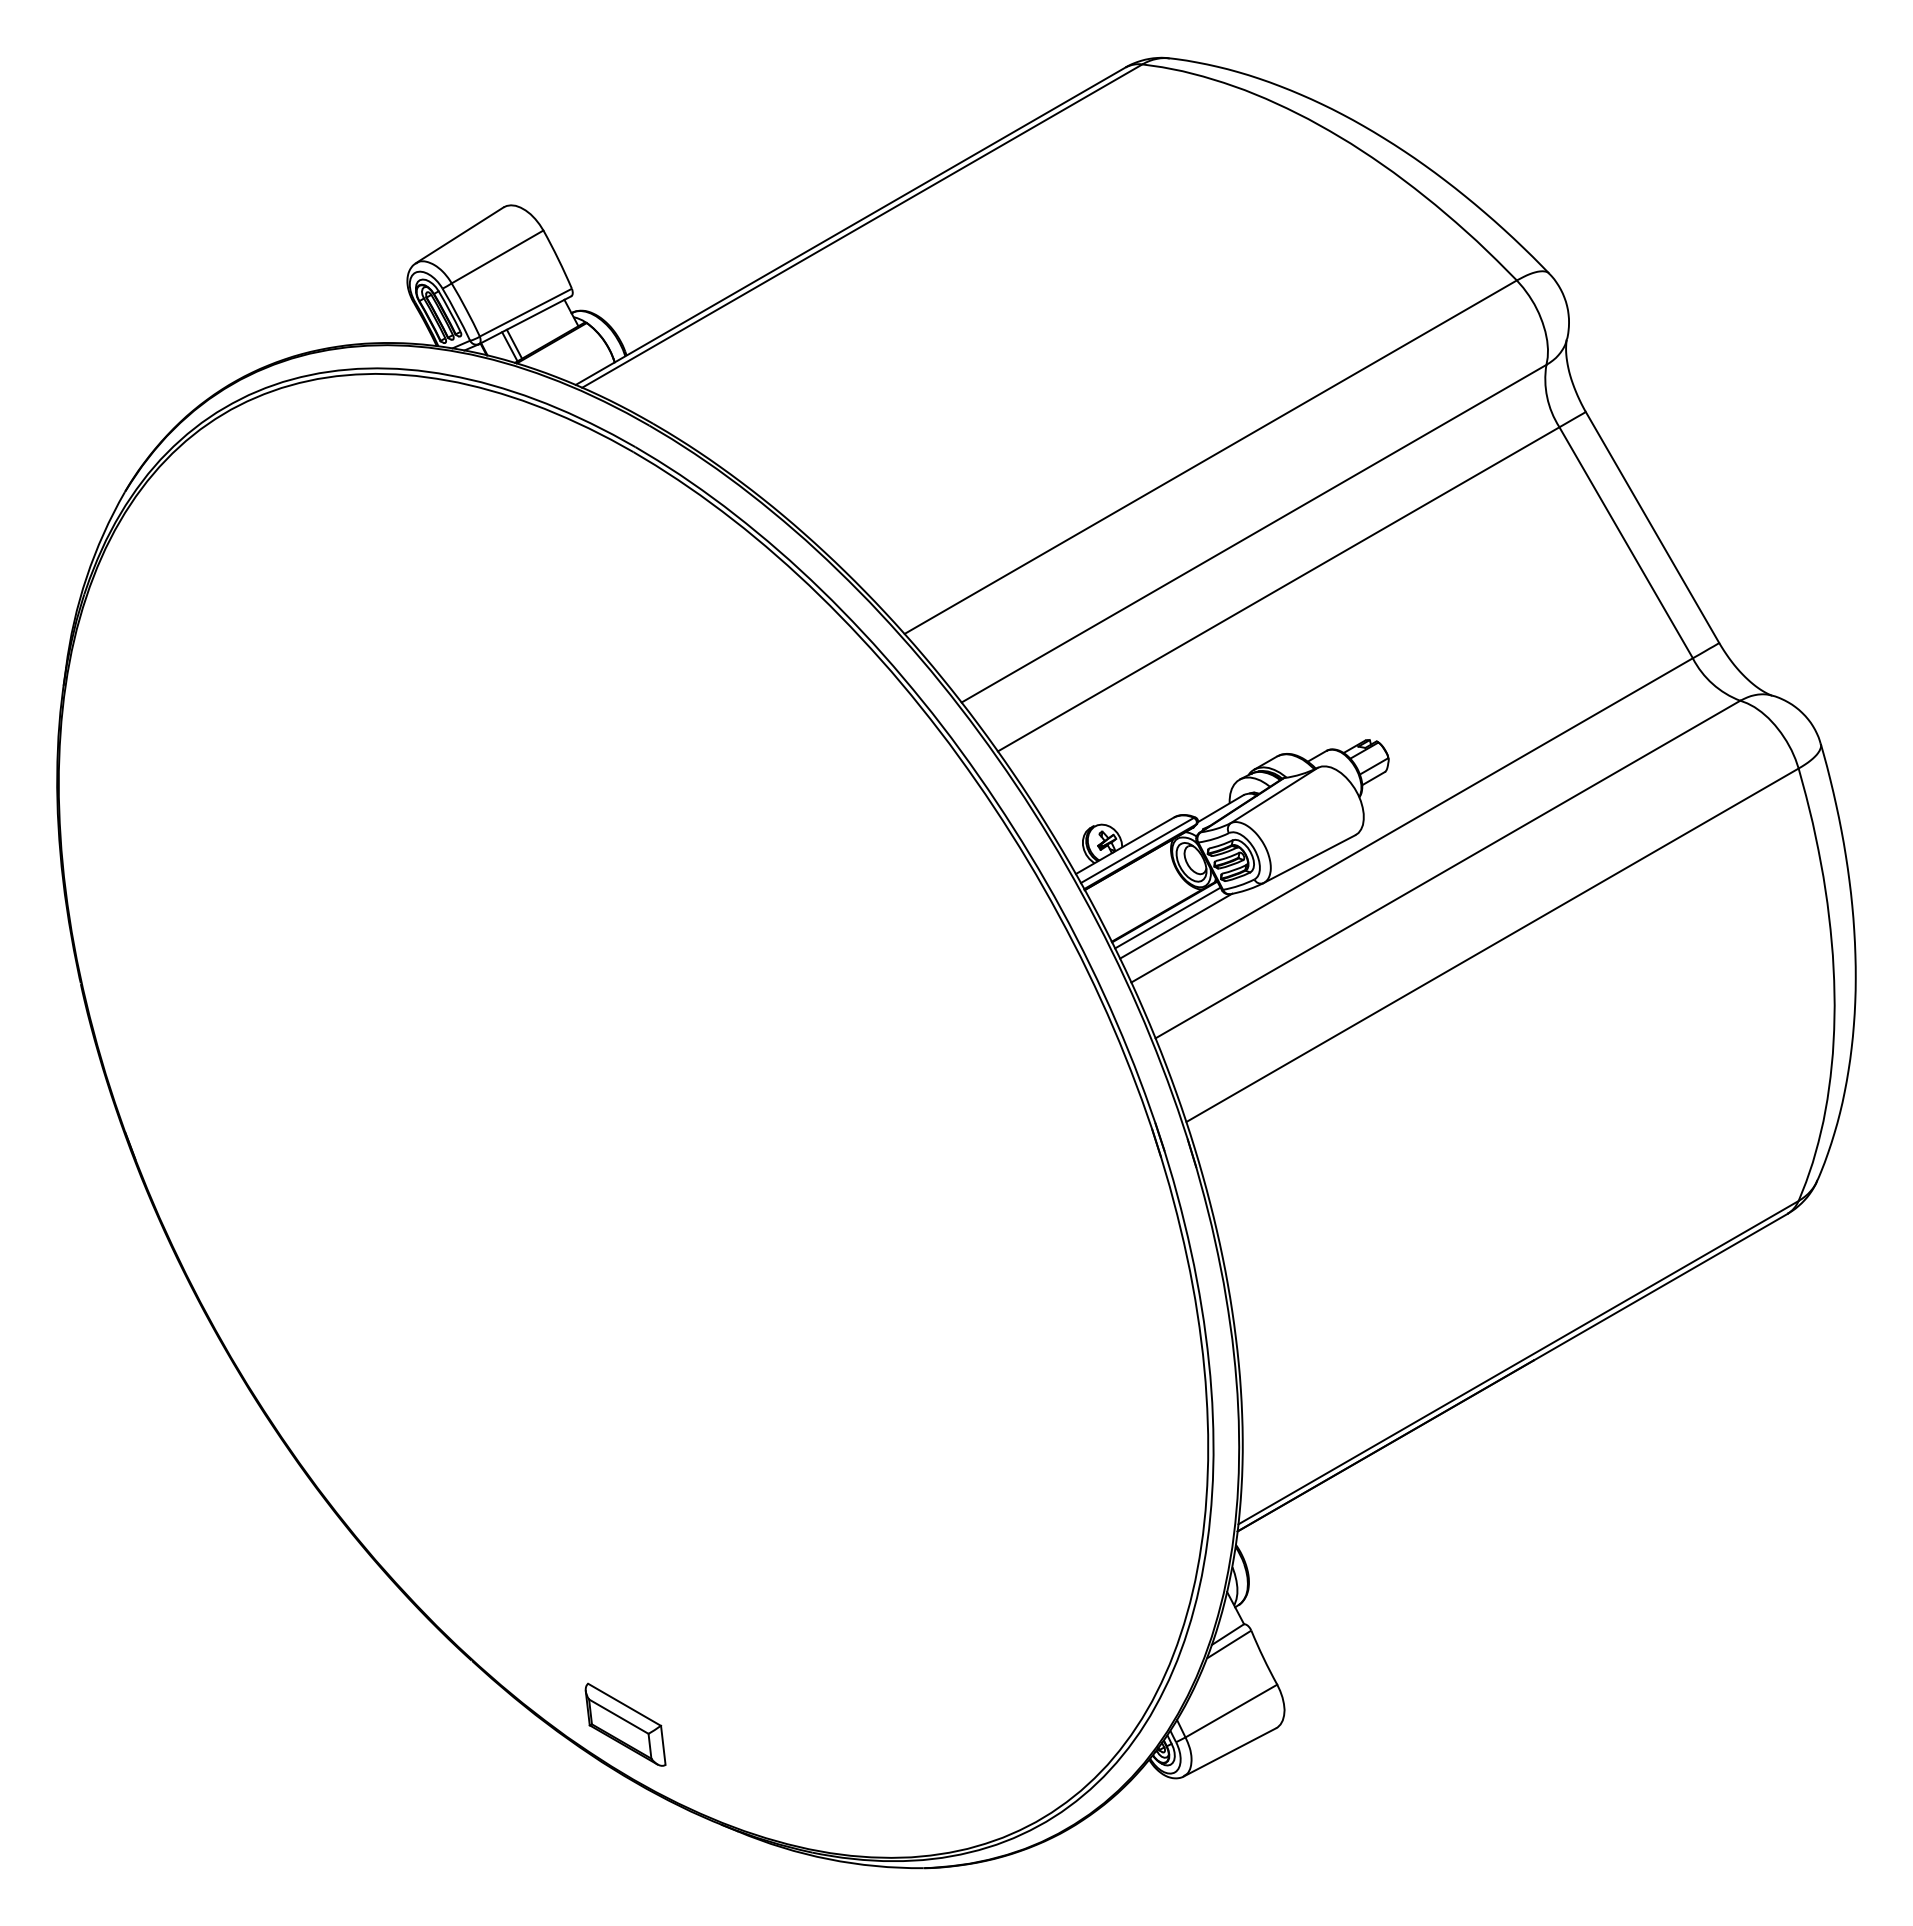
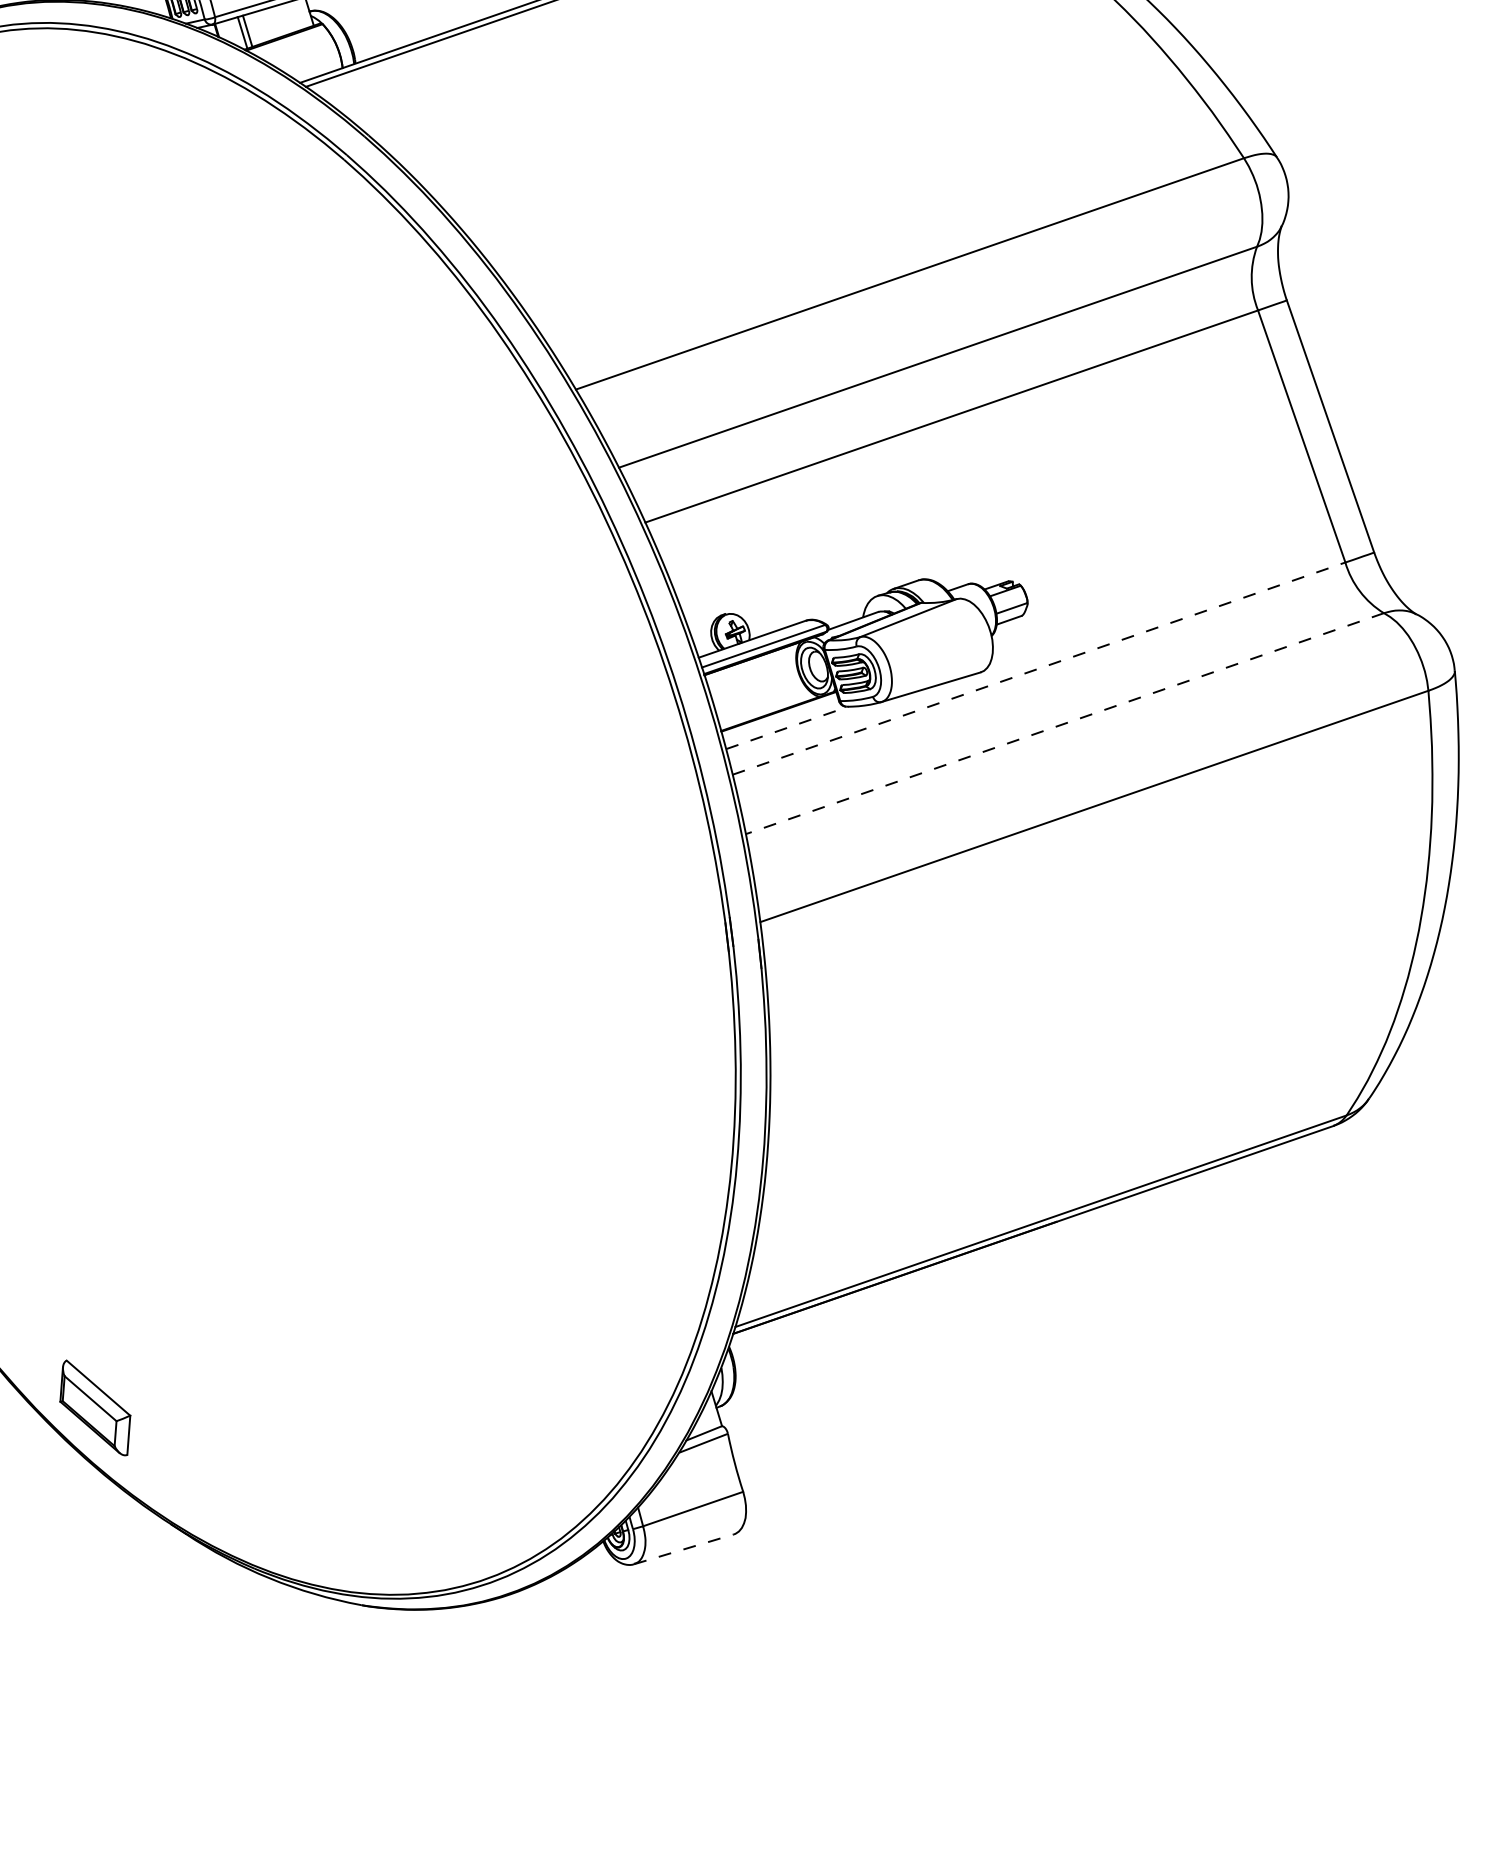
line: (1412, 820) -> (1039, 668), solid -> dashed
line: (1447, 869) -> (1064, 723), solid -> dashed
line: (1167, 917) -> (780, 717), removed
line: (1176, 926) -> (787, 728), solid -> dashed
line: (1230, 1752) -> (684, 1549), solid -> dashed

